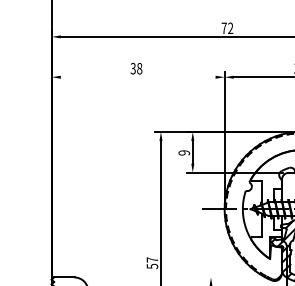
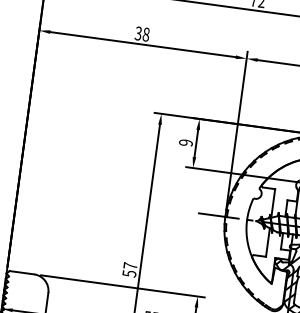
line: (137, 77) -> (142, 44), added
line: (148, 277) -> (122, 286), added

